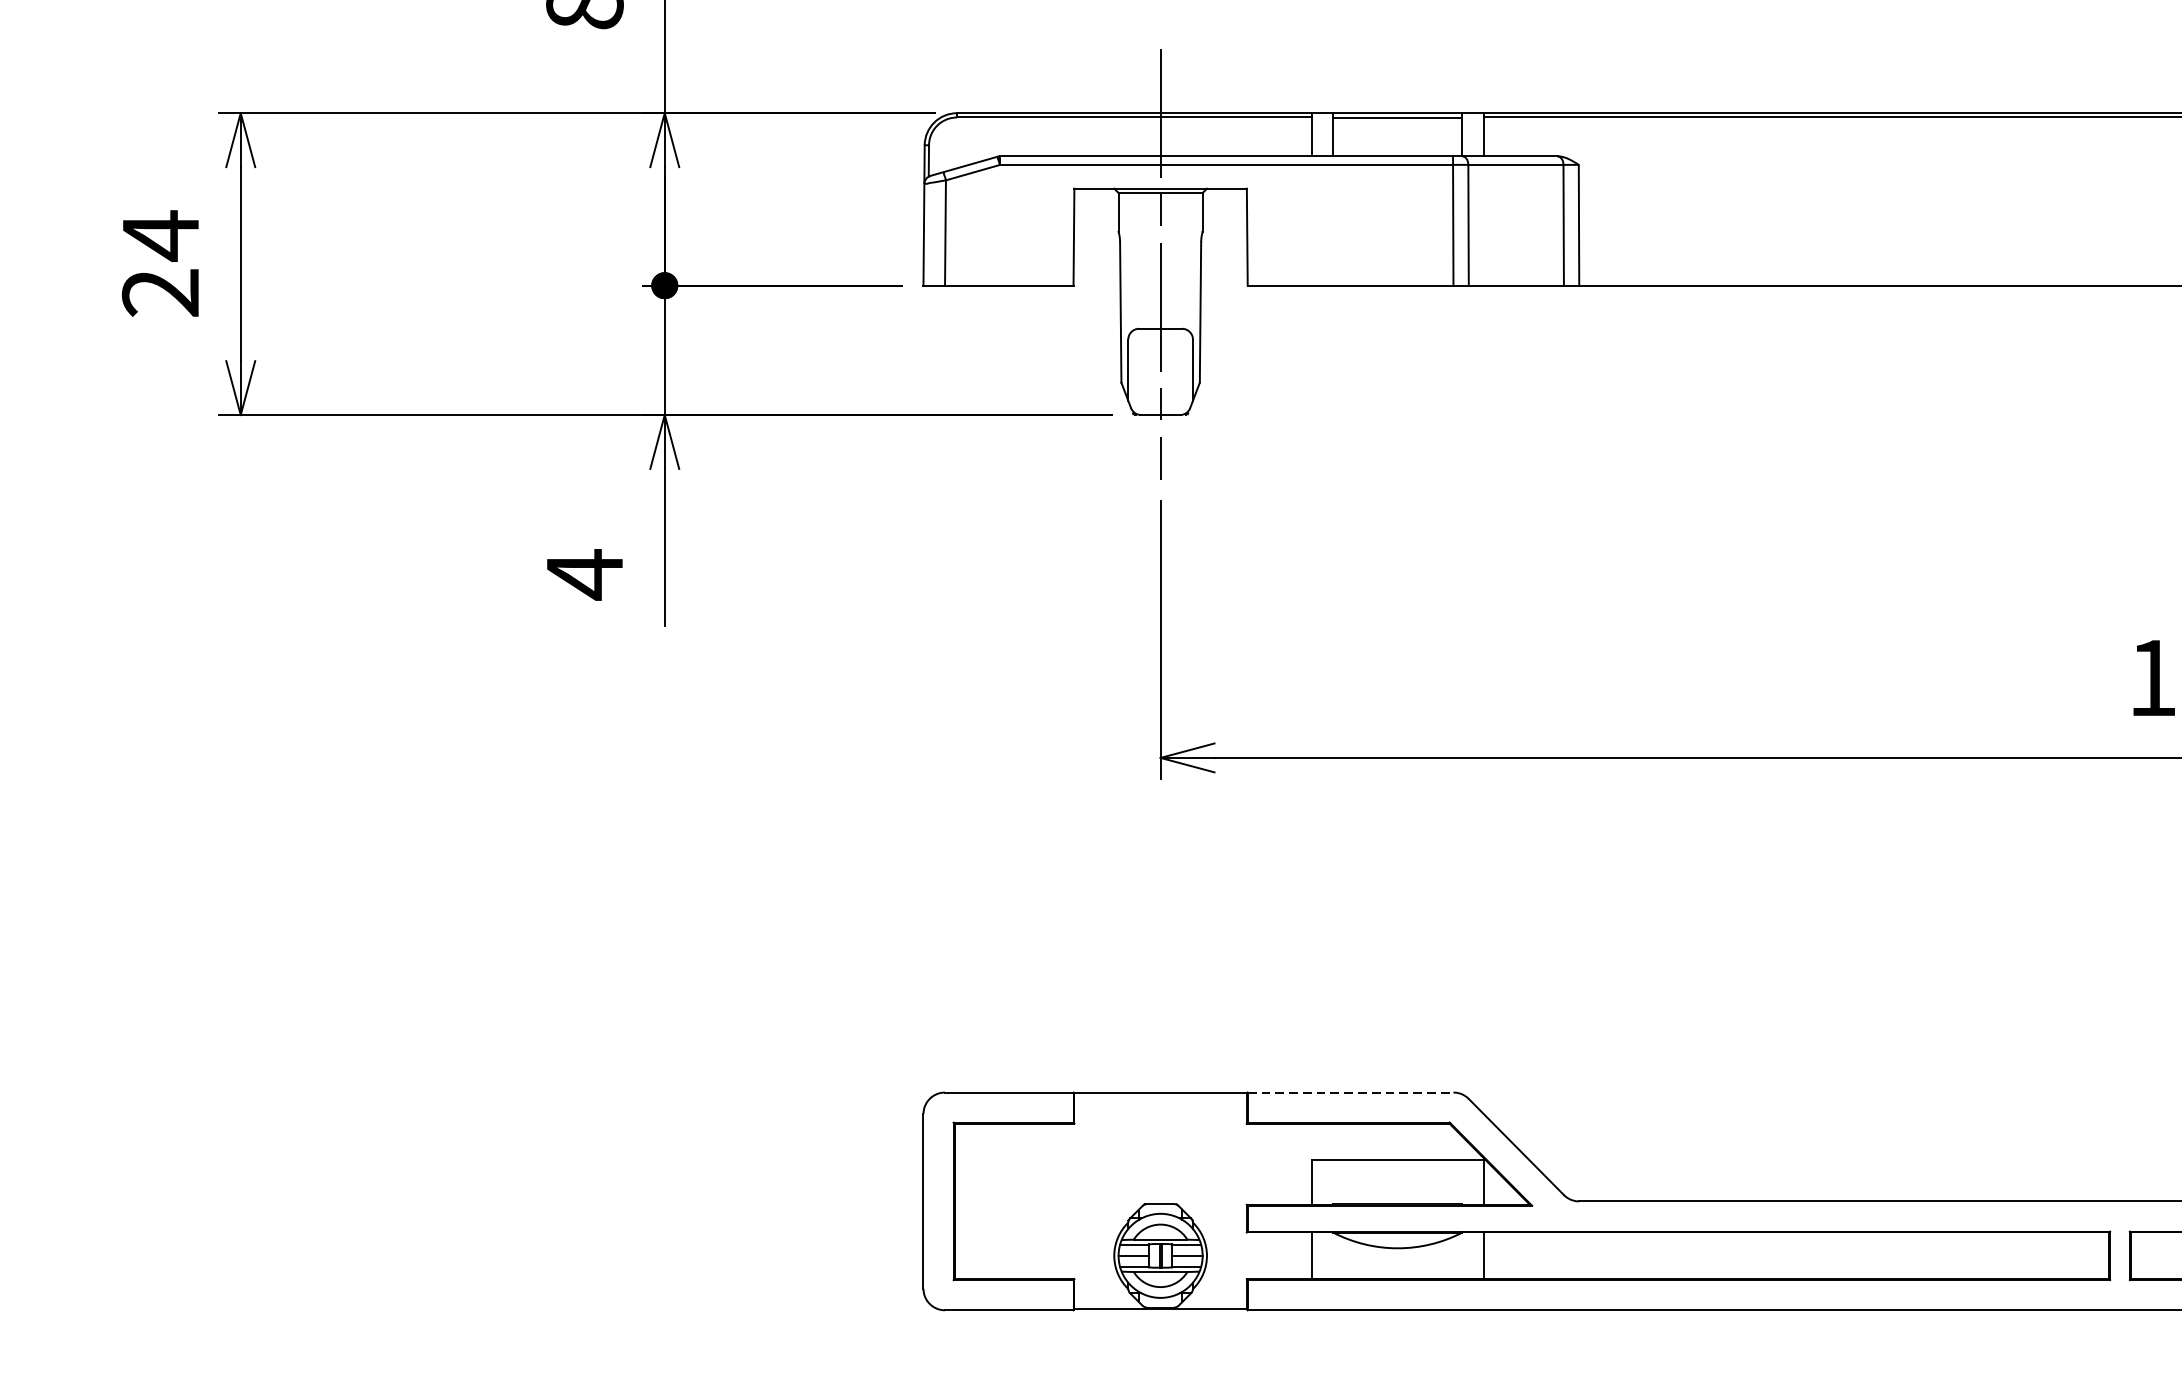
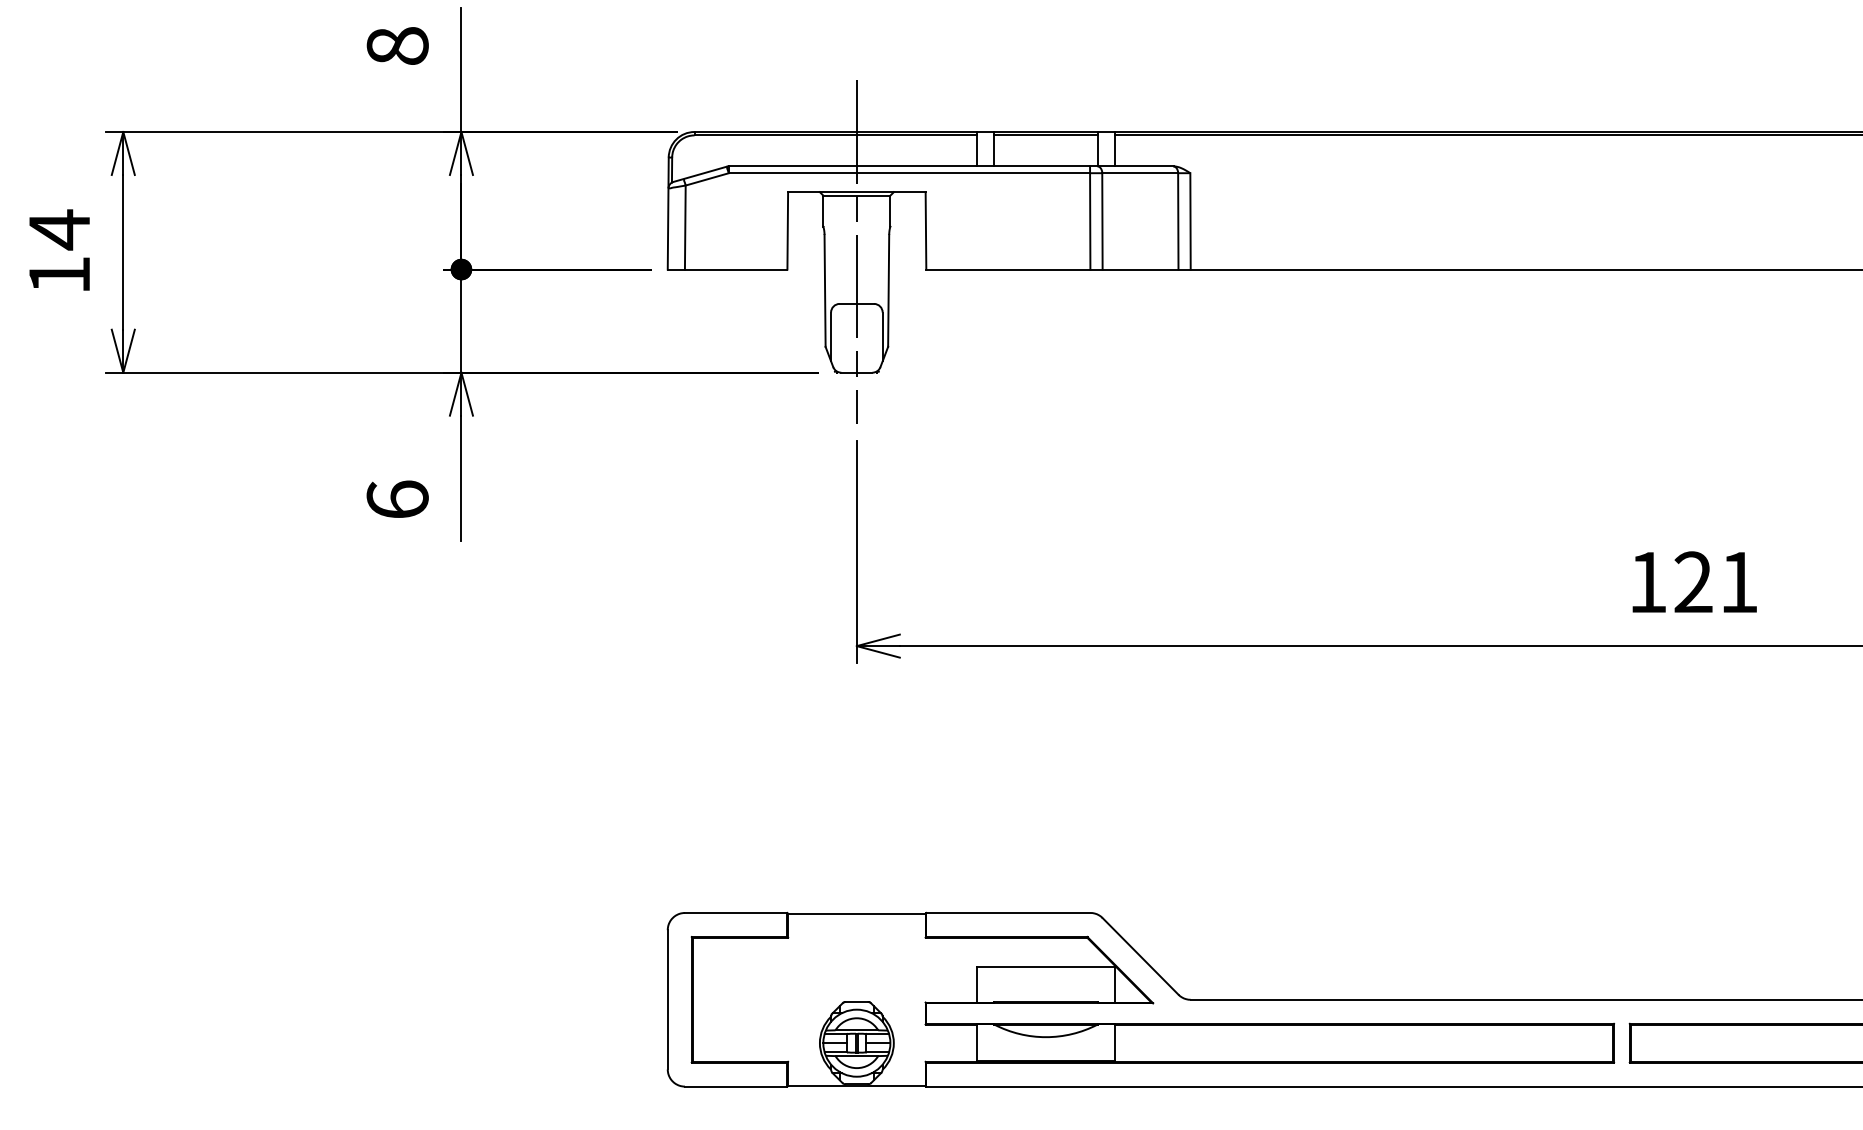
text: (159, 293) -> (58, 275), 24 -> 14
text: (584, 574) -> (397, 499), 4 -> 6
line: (1350, 1091) -> (1008, 912), dashed -> solid

